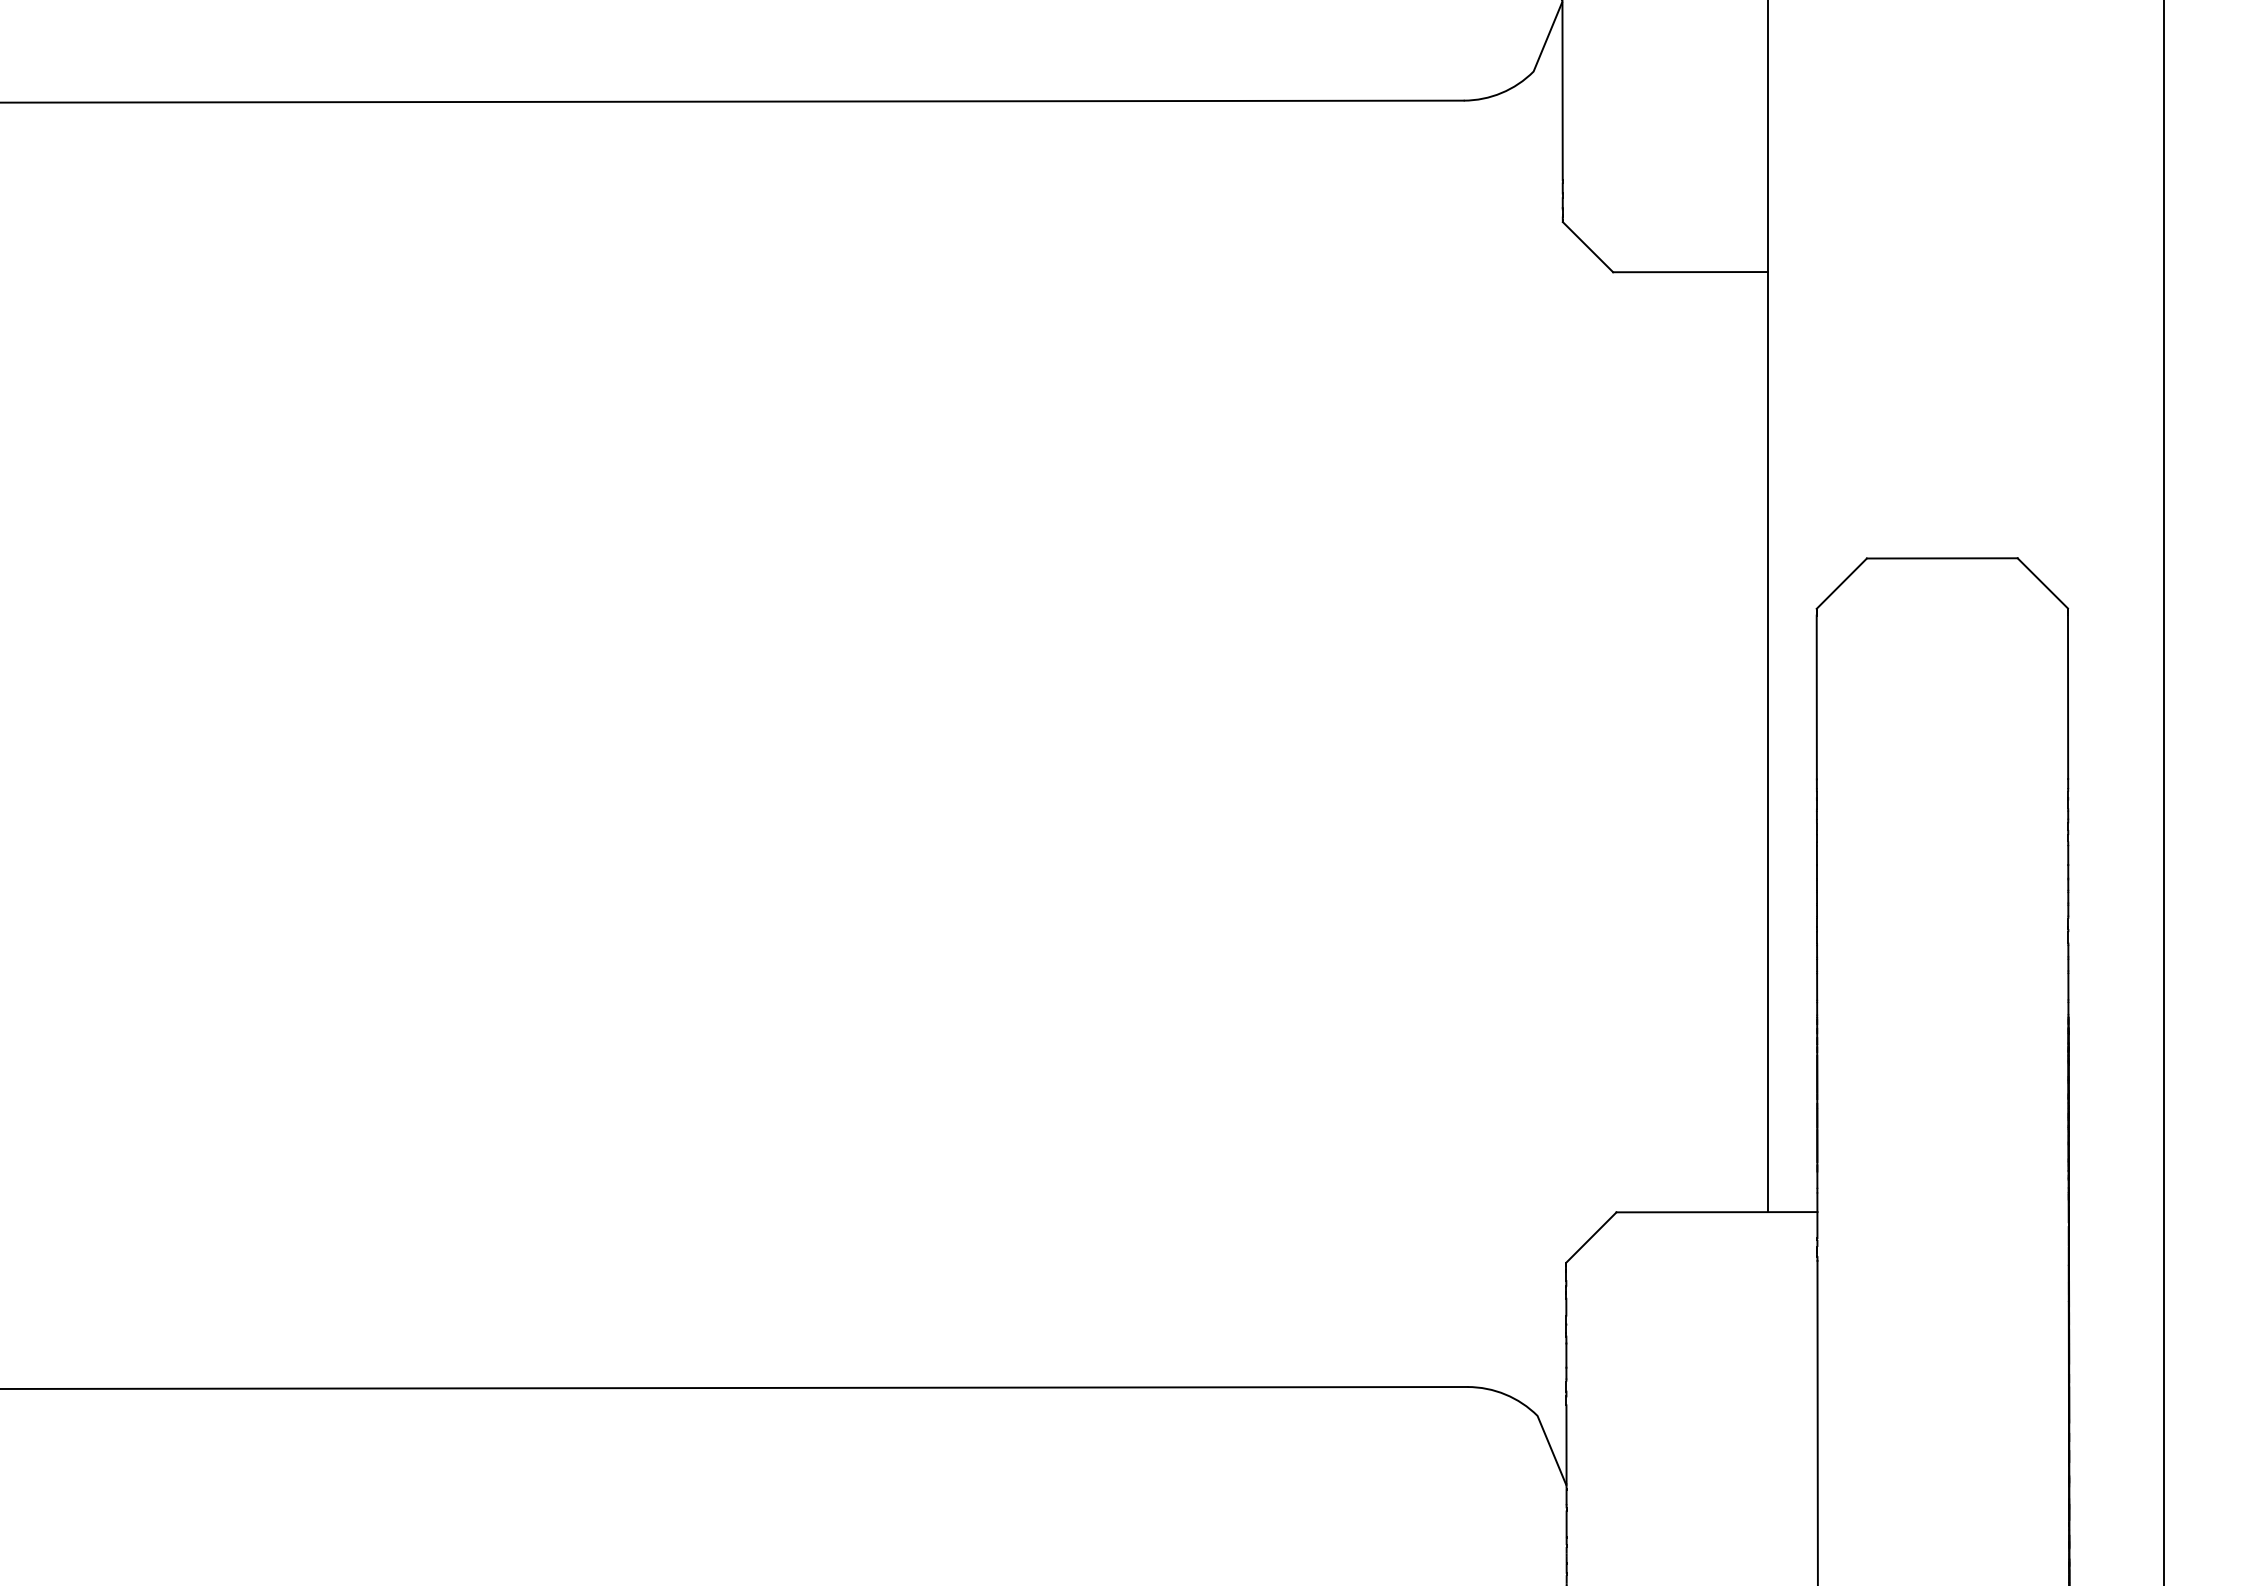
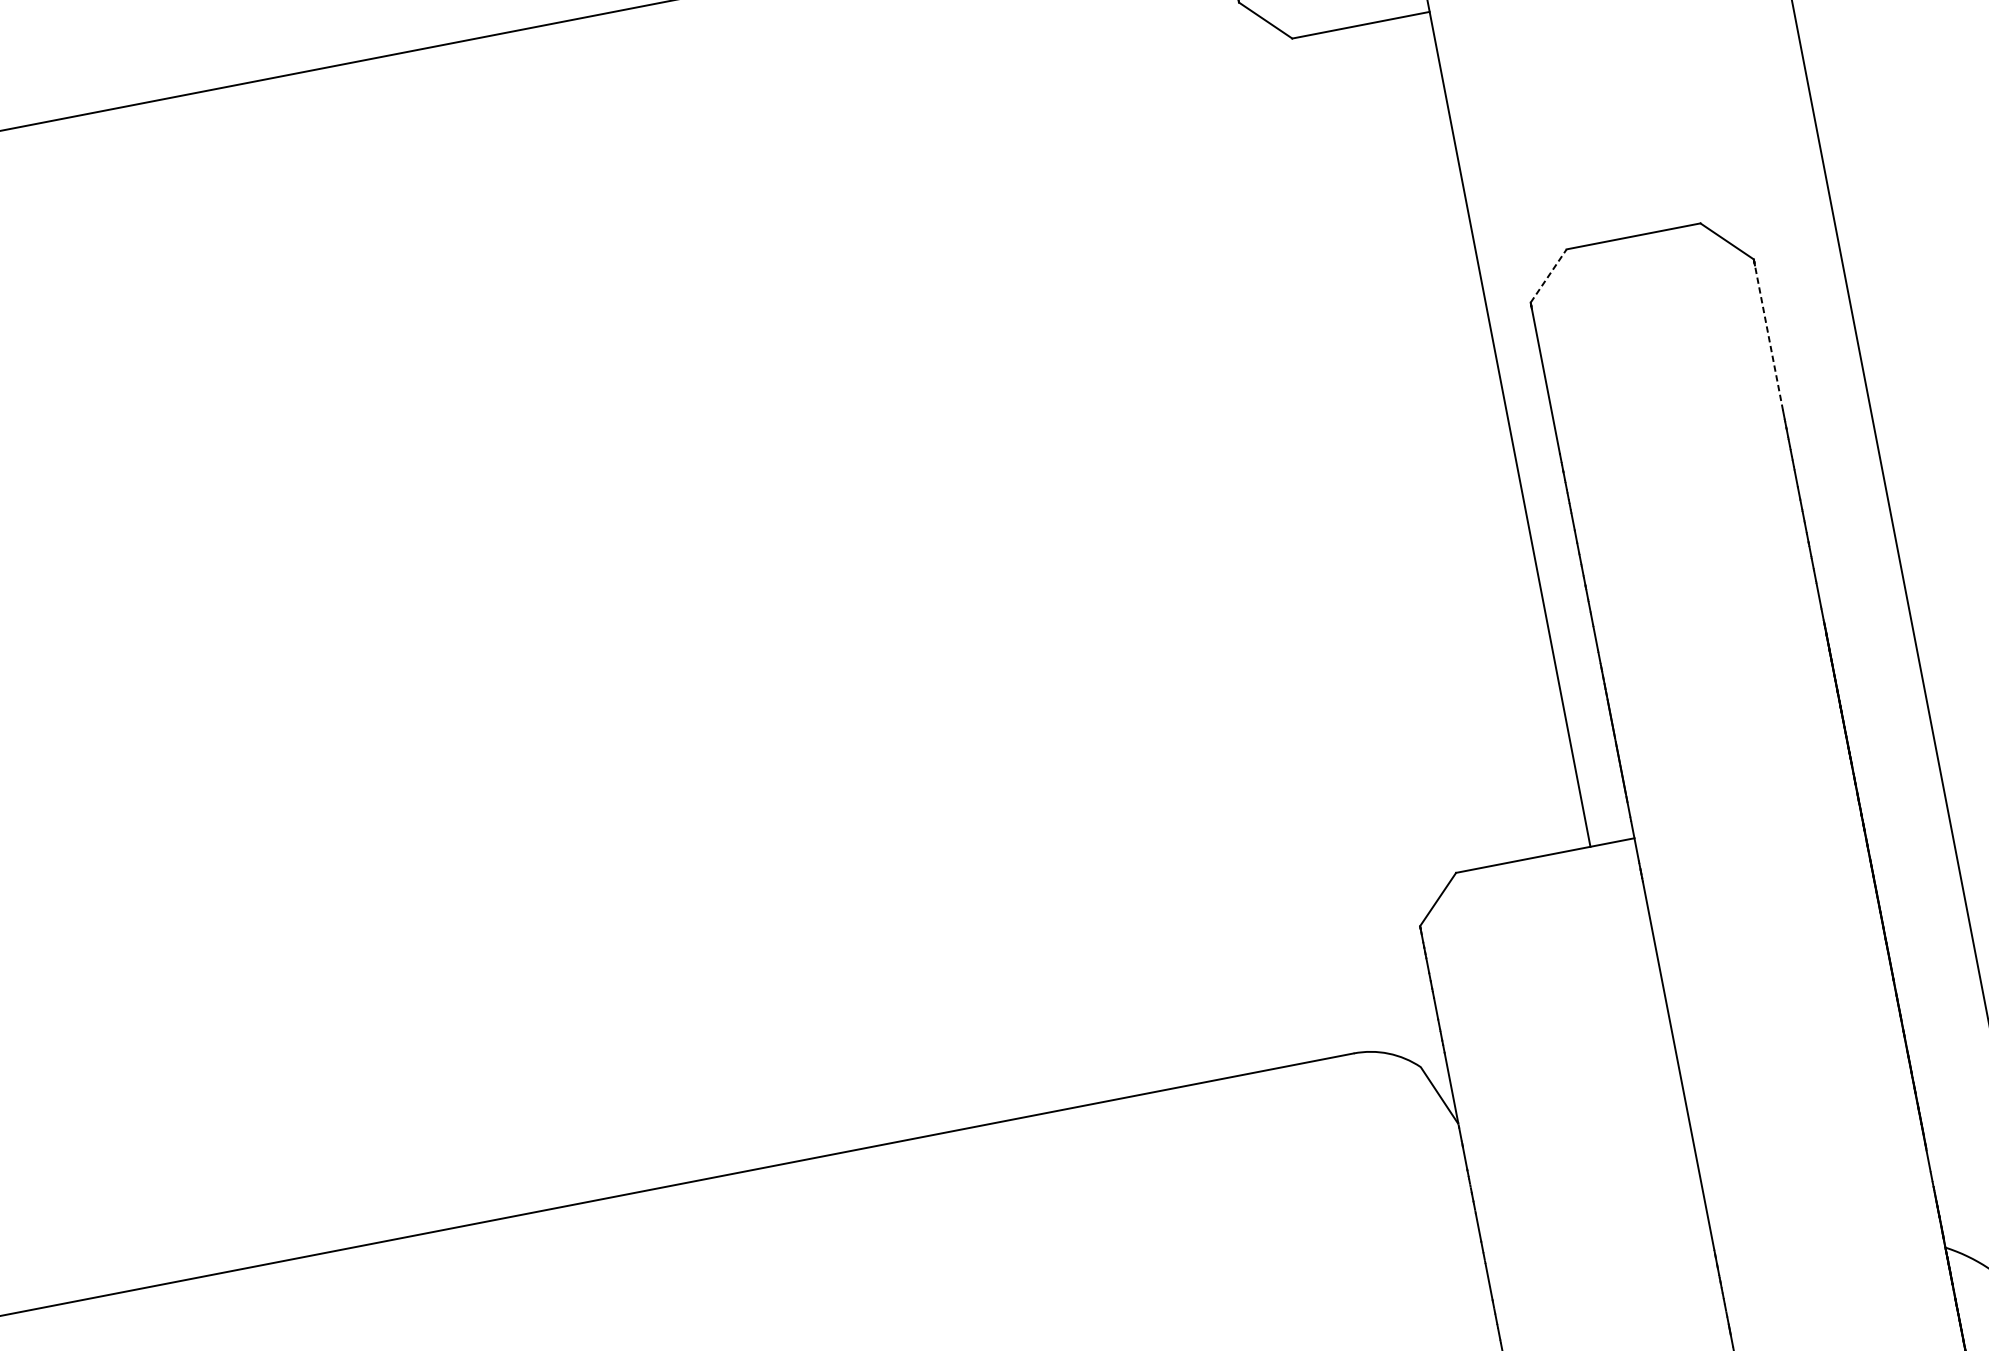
line: (1841, 583) -> (1548, 275), solid -> dashed
line: (2068, 697) -> (1769, 338), solid -> dashed

